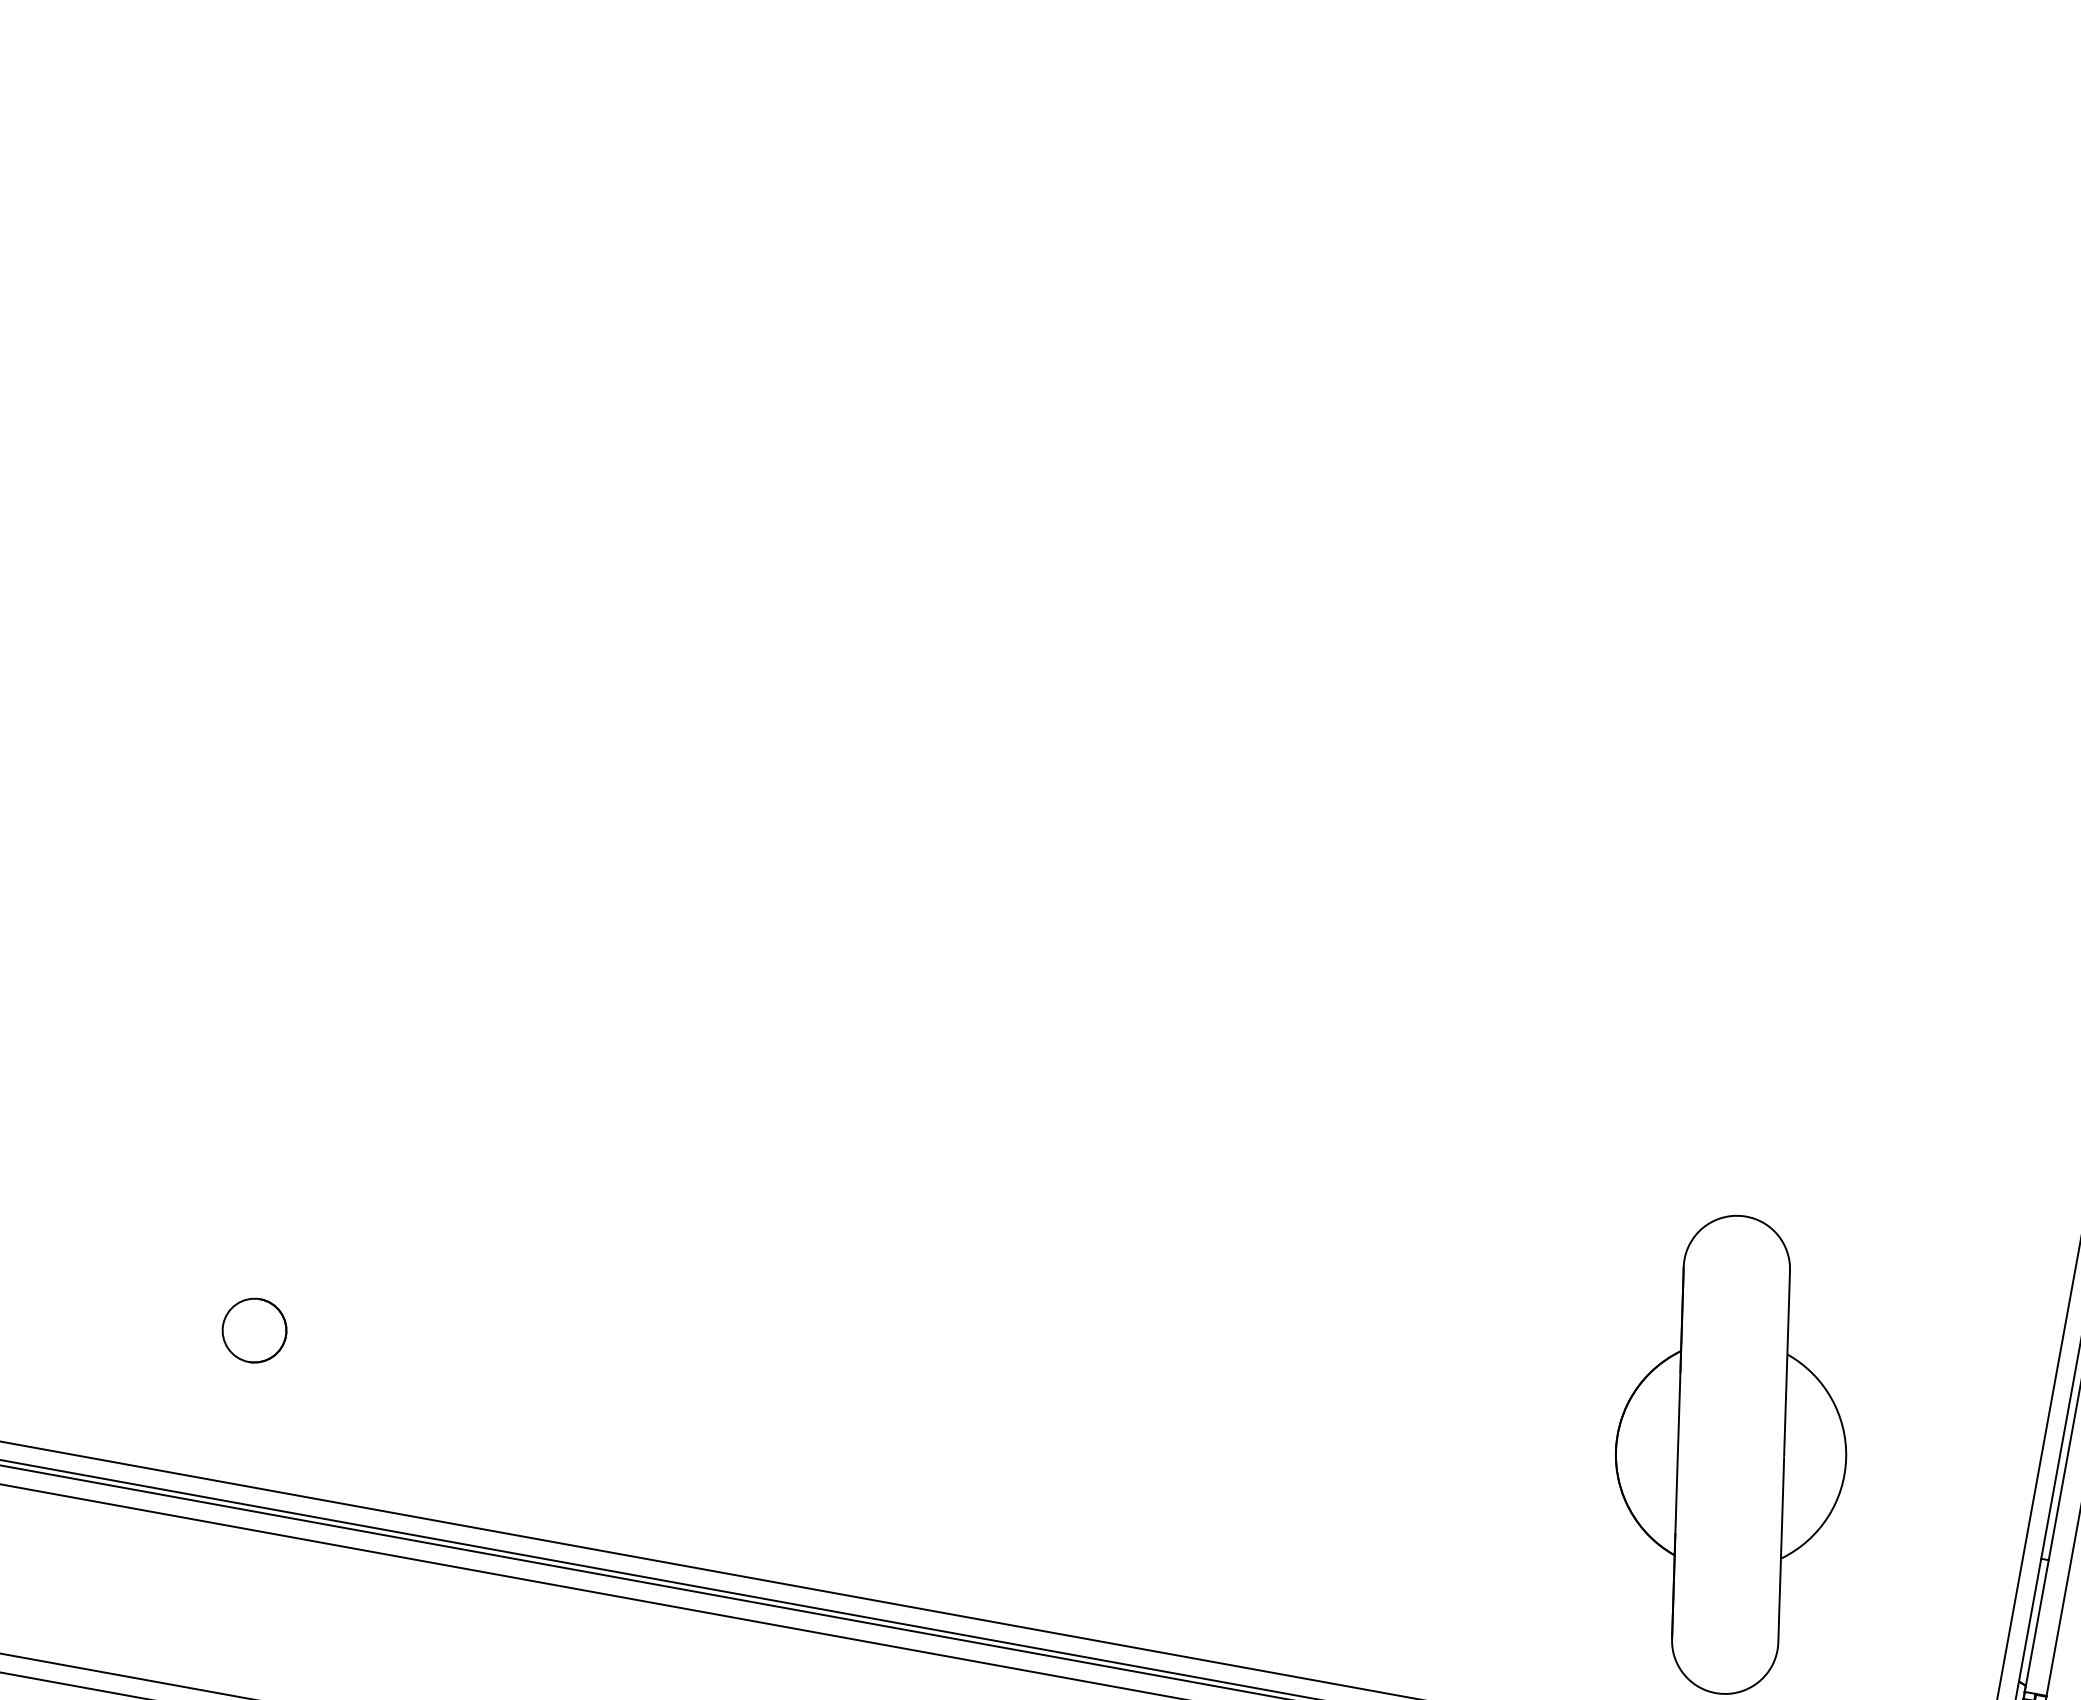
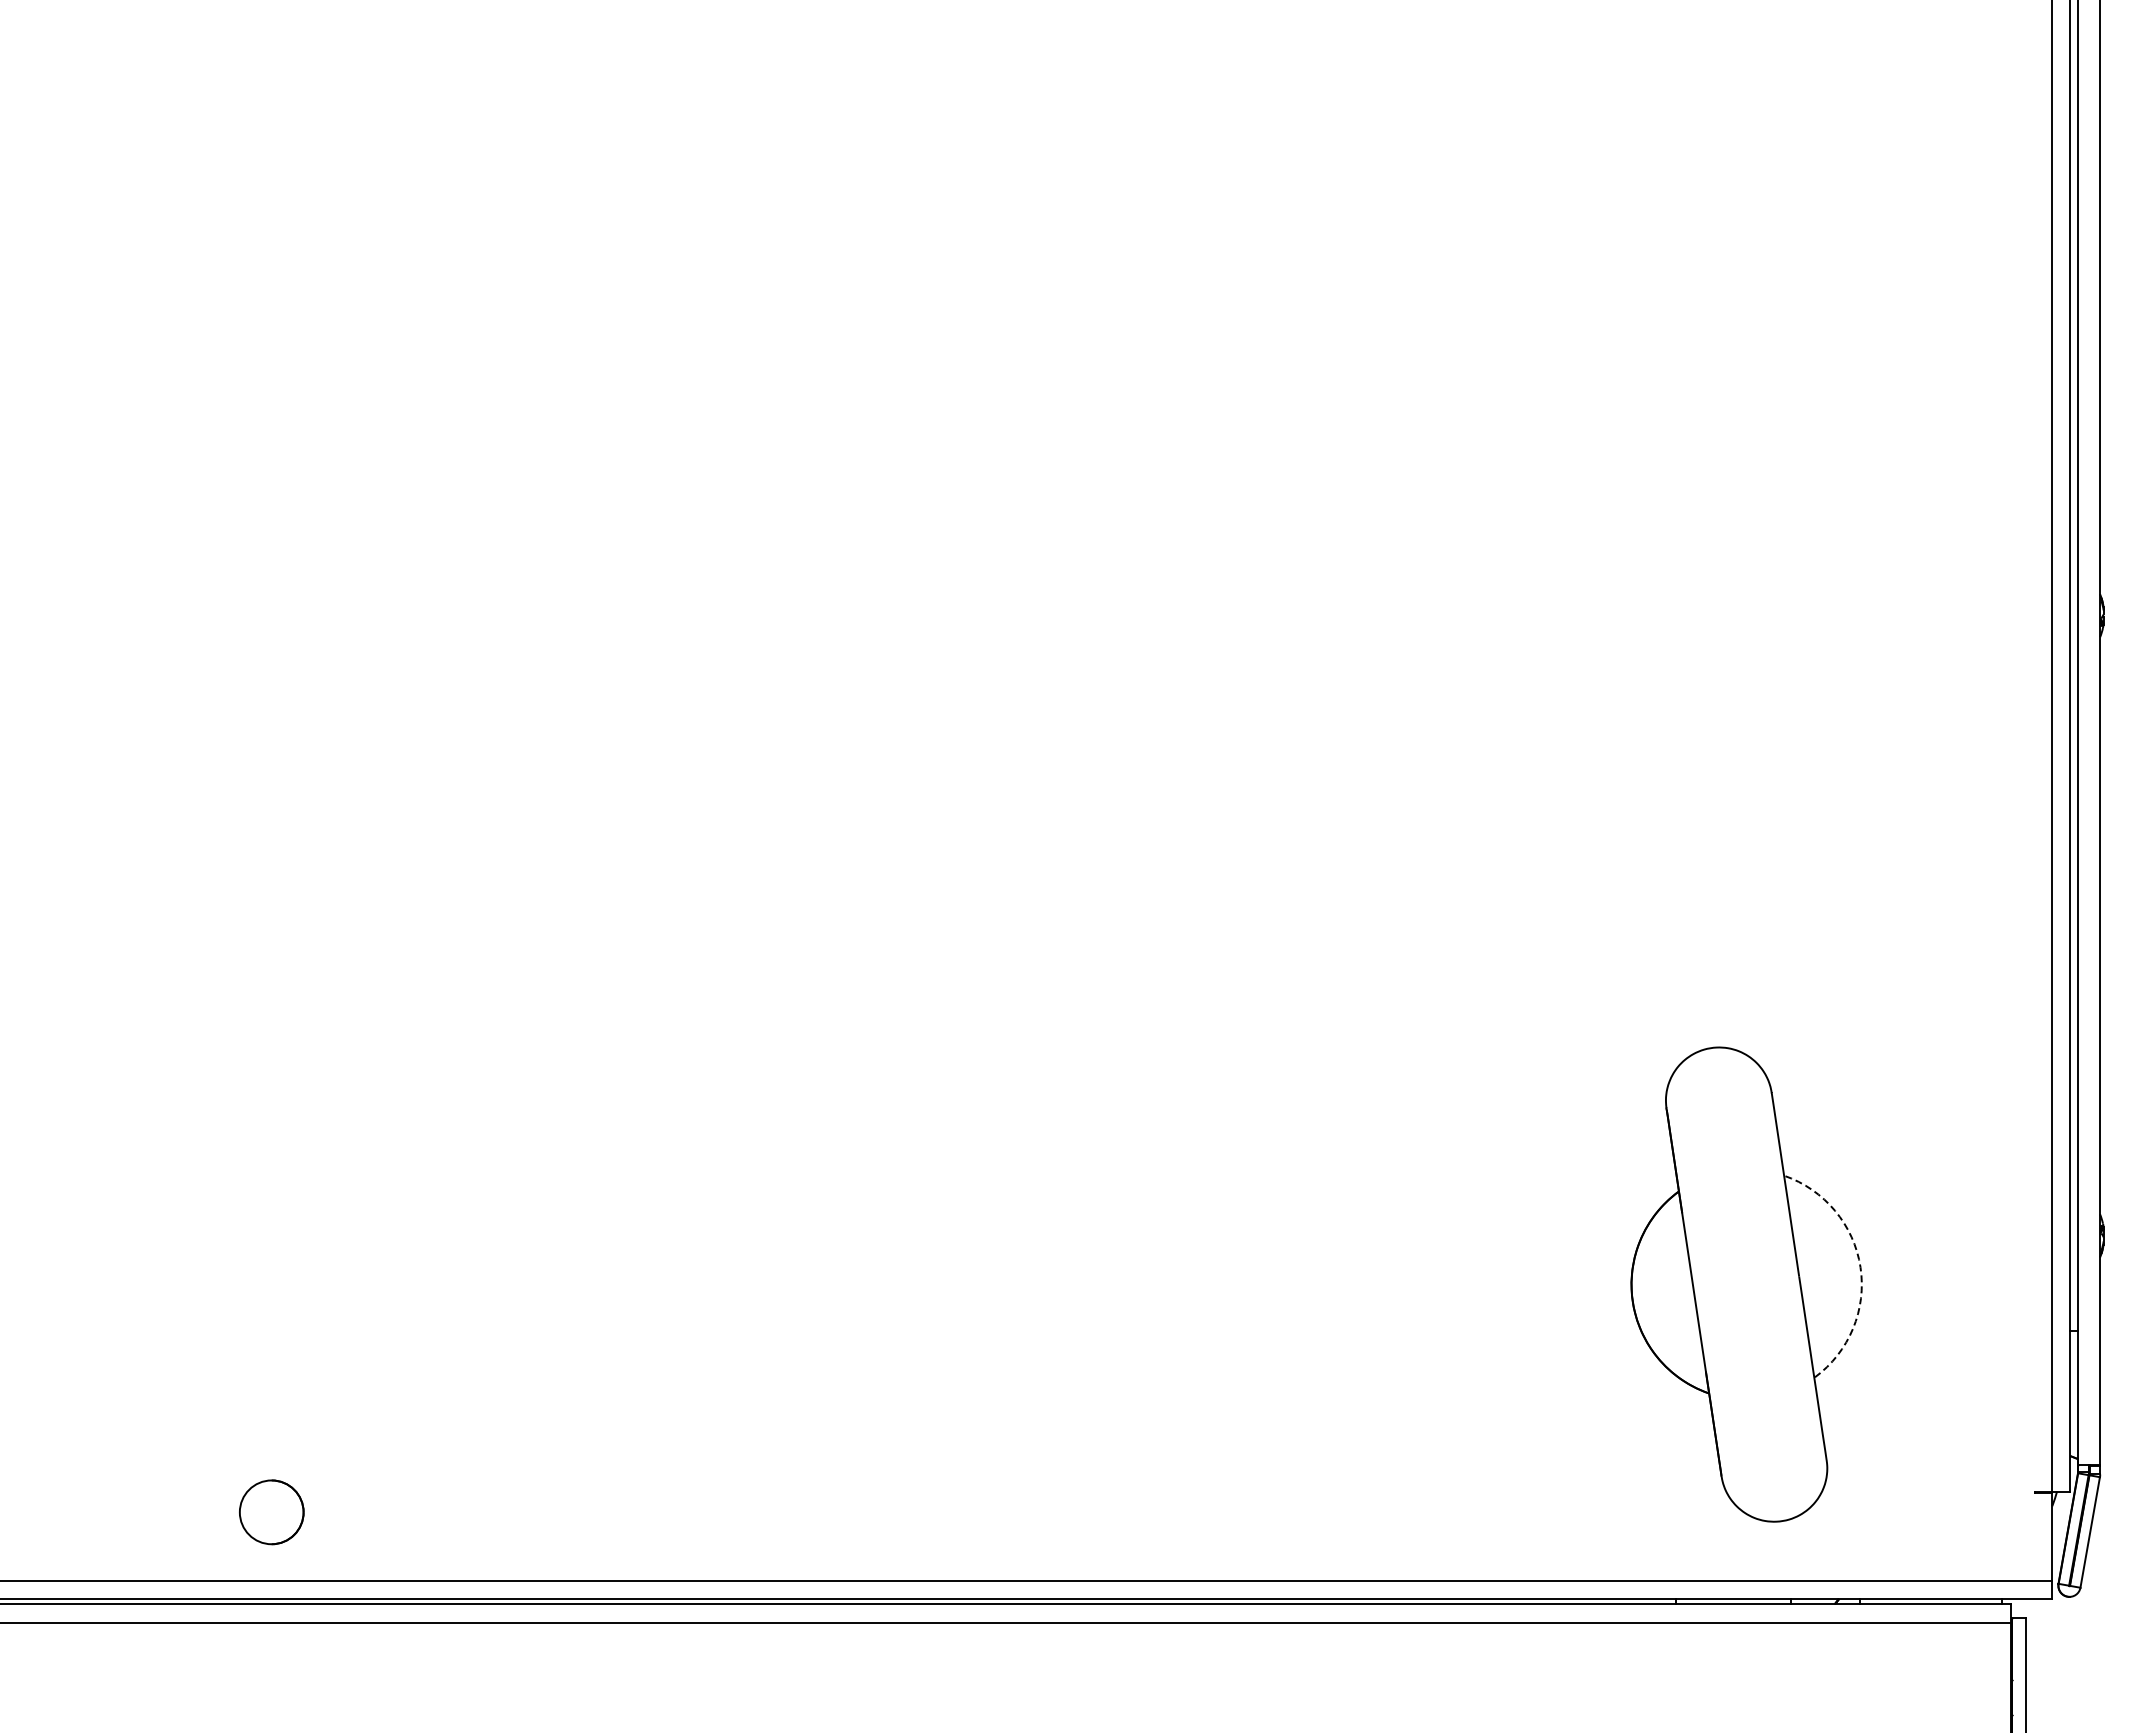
part: (254, 1330) -> (271, 1512), moved
arc: (1846, 1458) -> (1860, 1267), solid -> dashed

